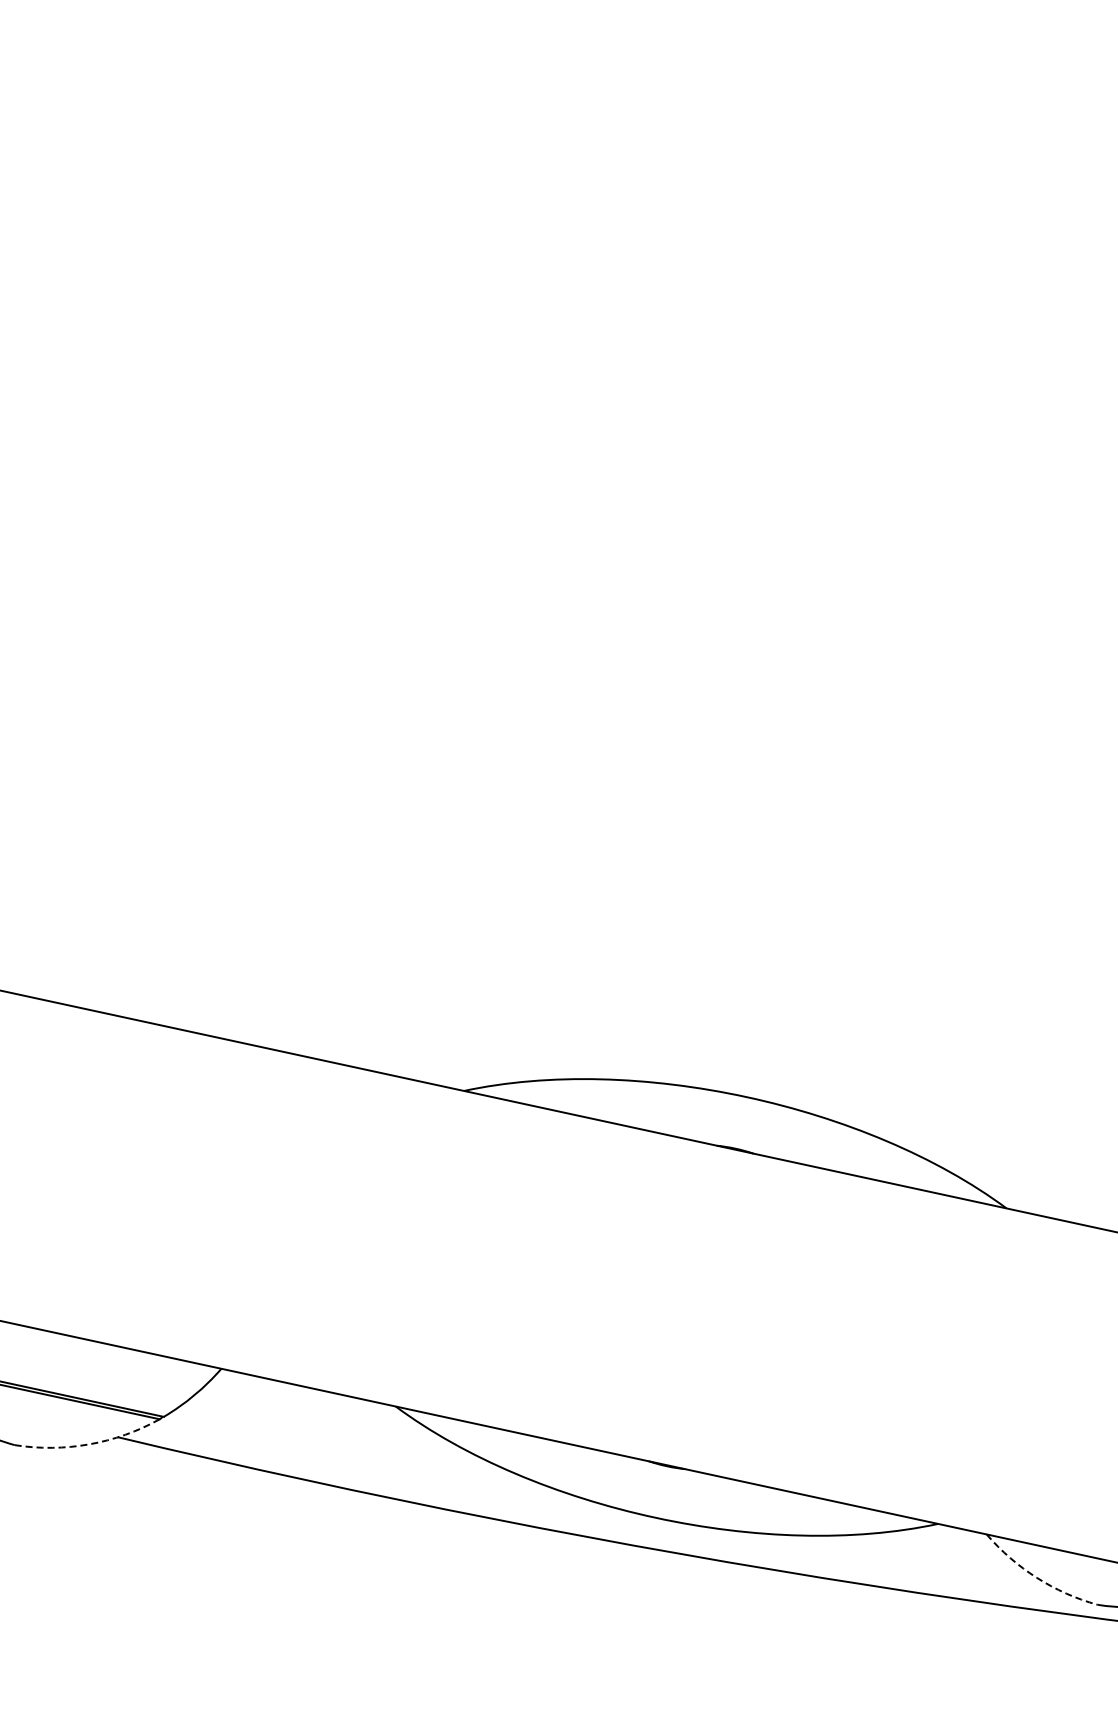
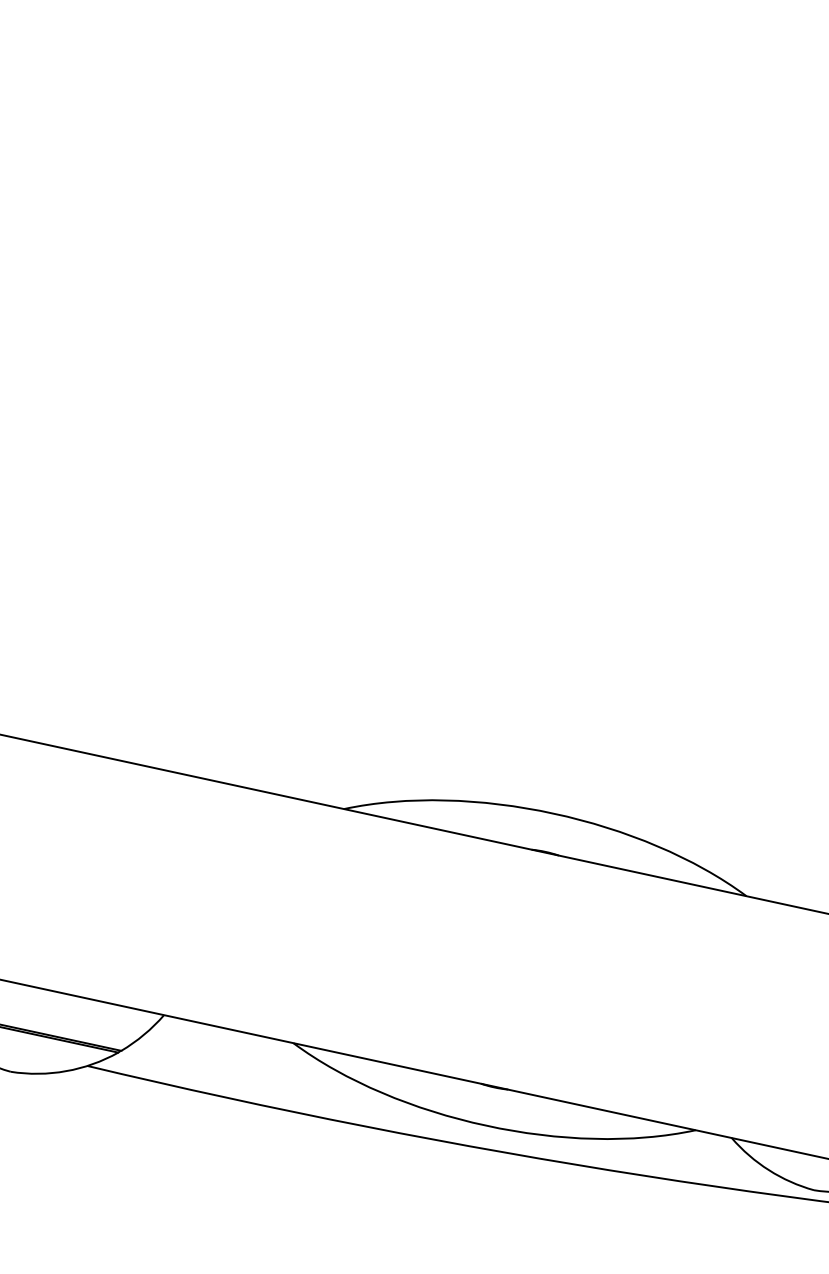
arc: (89, 1444) -> (66, 1071), dashed -> solid
arc: (1036, 1577) -> (768, 1169), dashed -> solid

